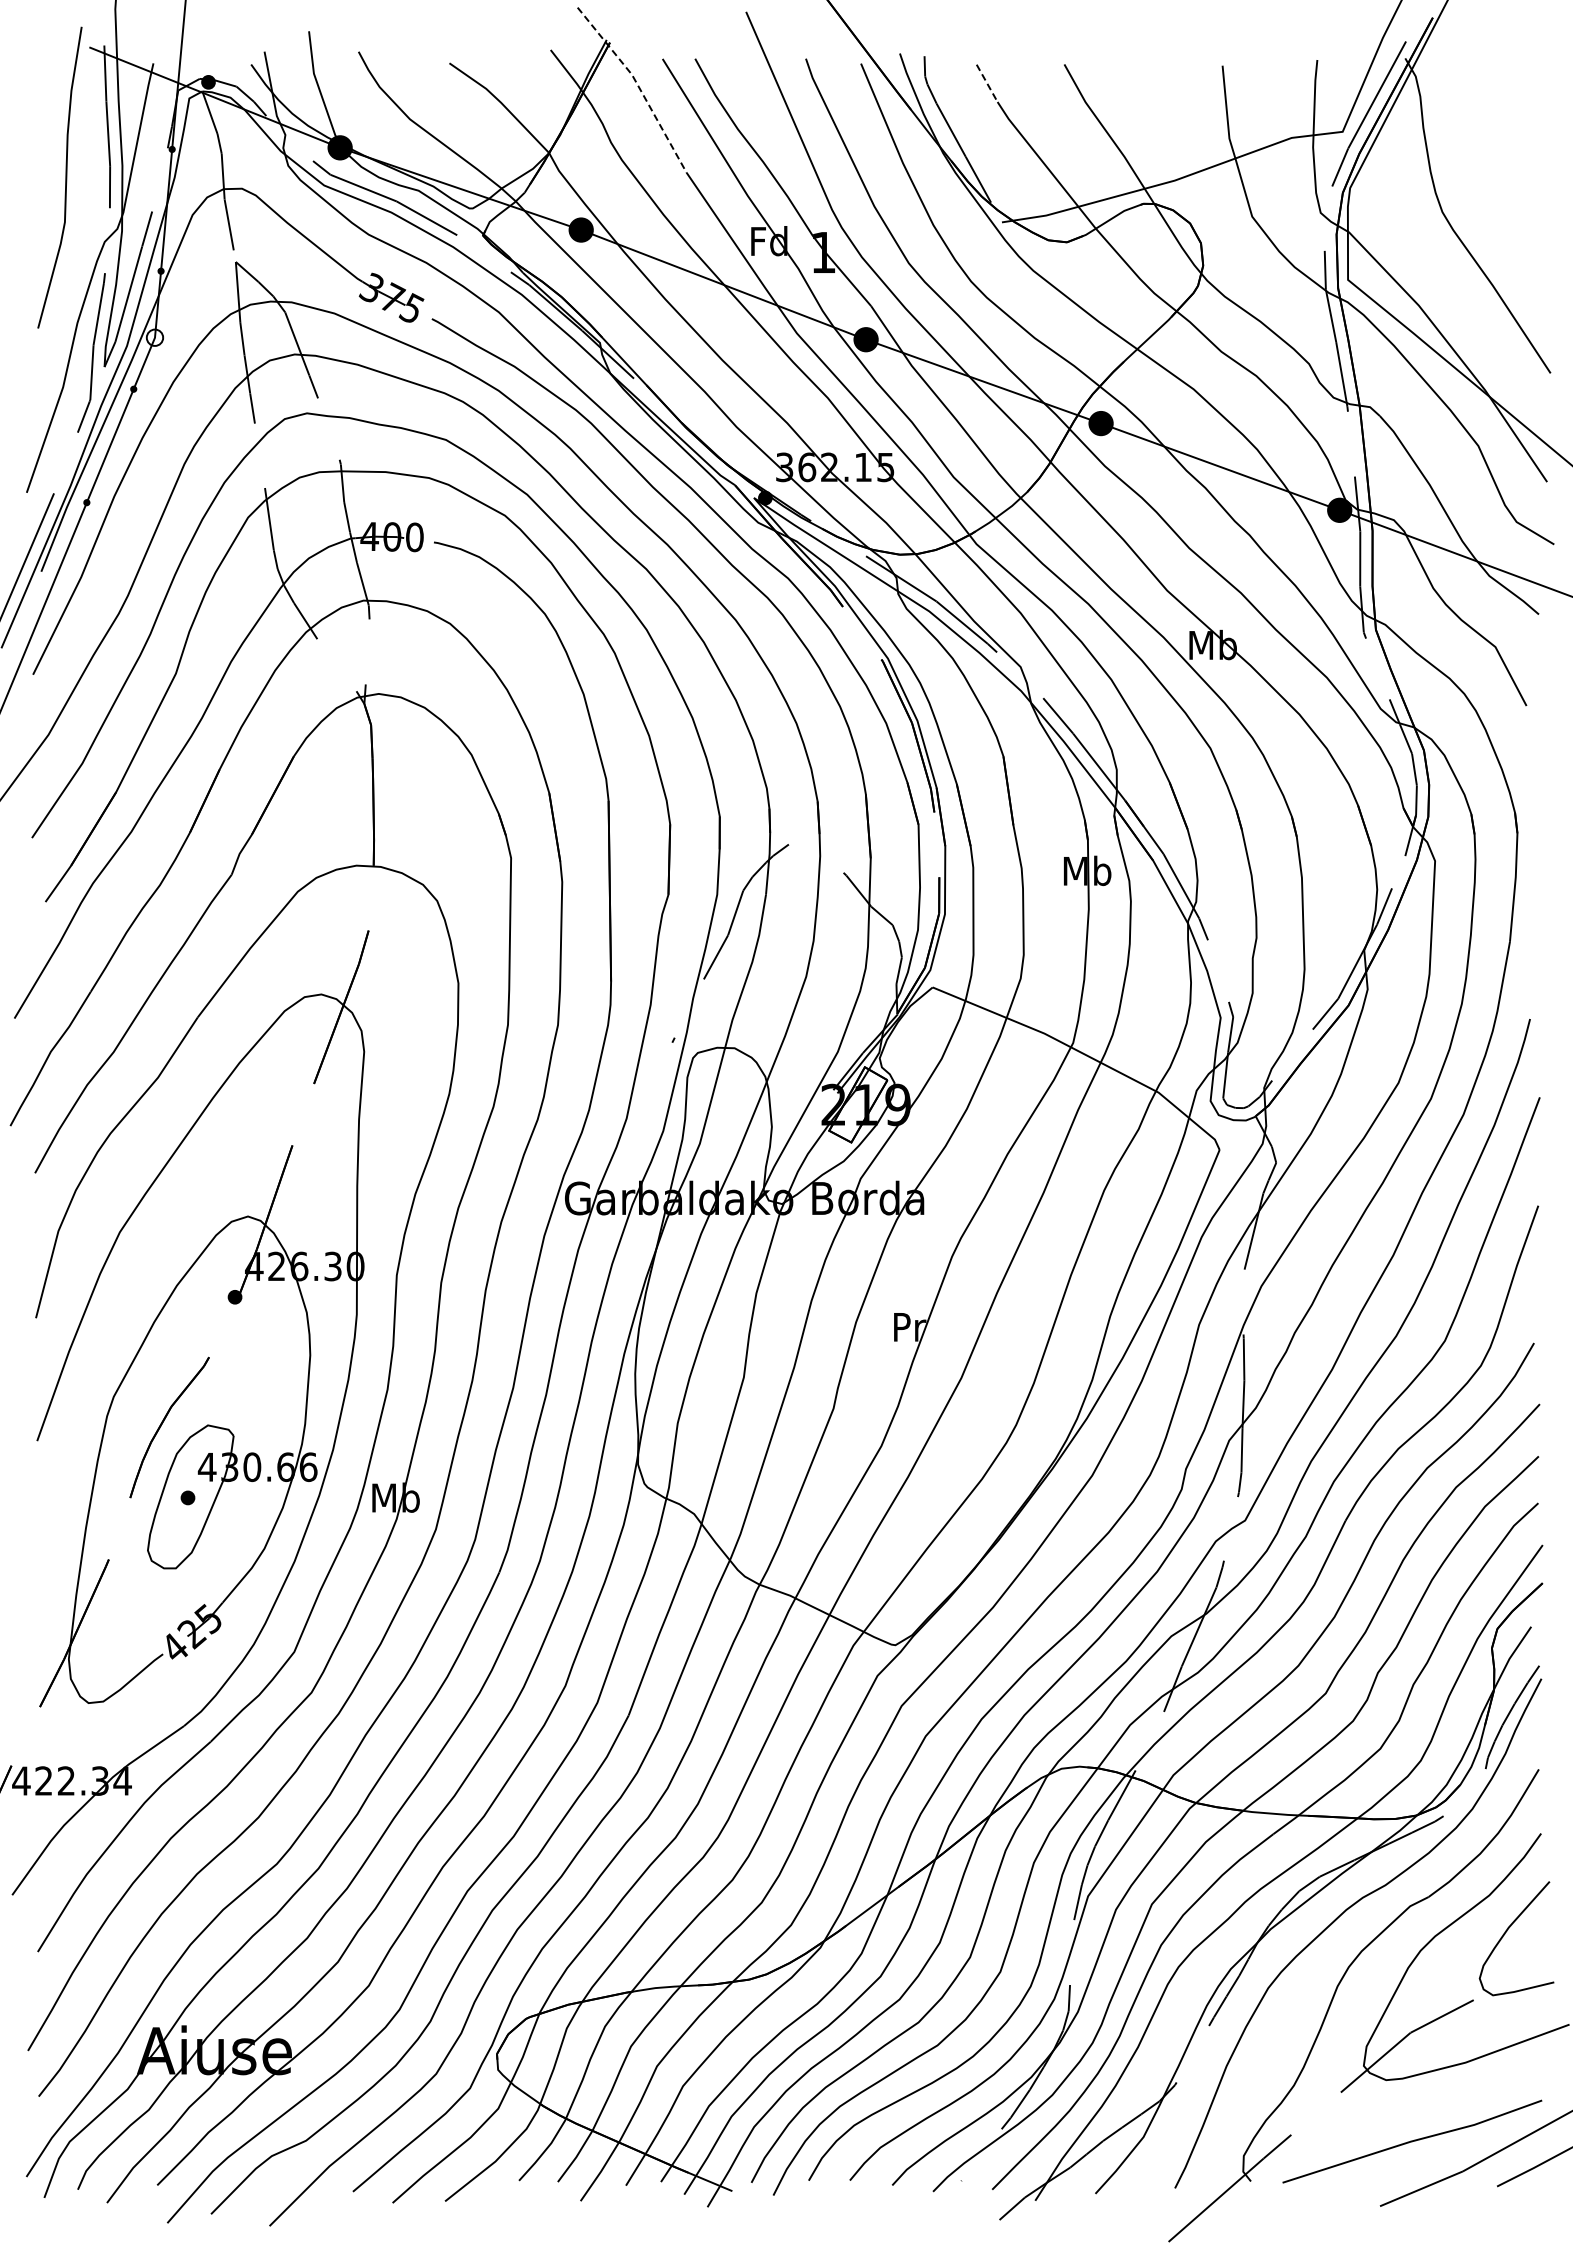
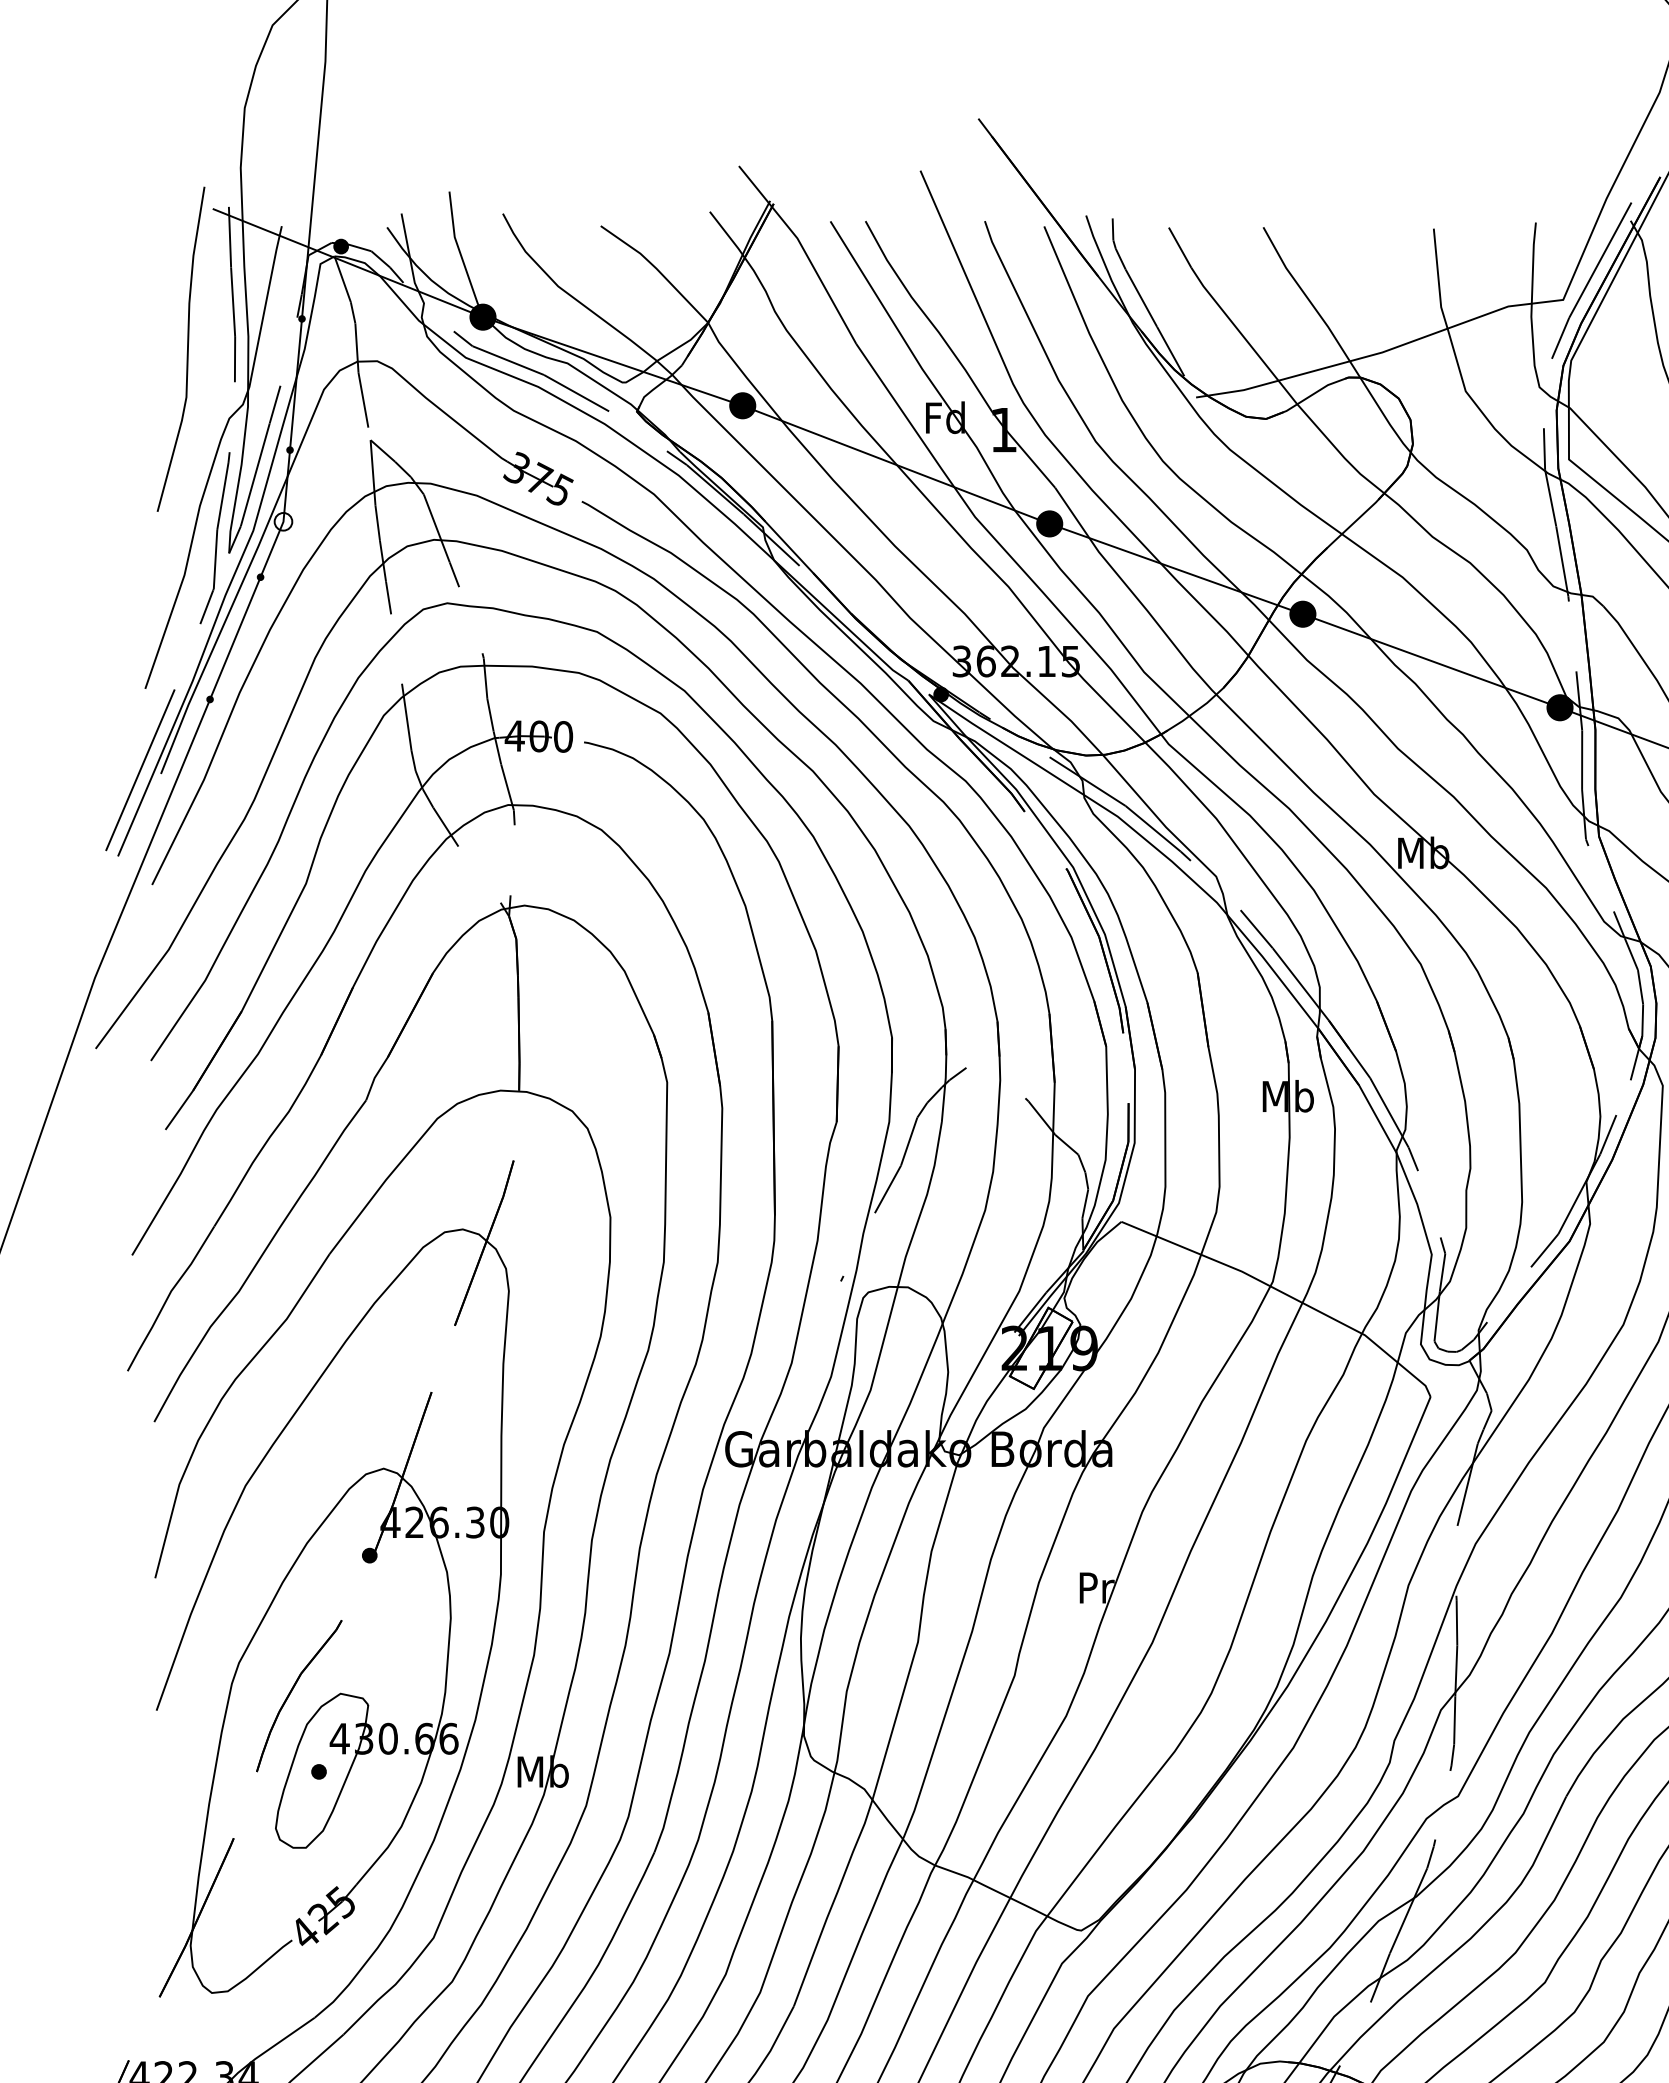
line: (987, 83) -> (1180, 247), dashed -> solid
line: (638, 86) -> (804, 251), dashed -> solid

